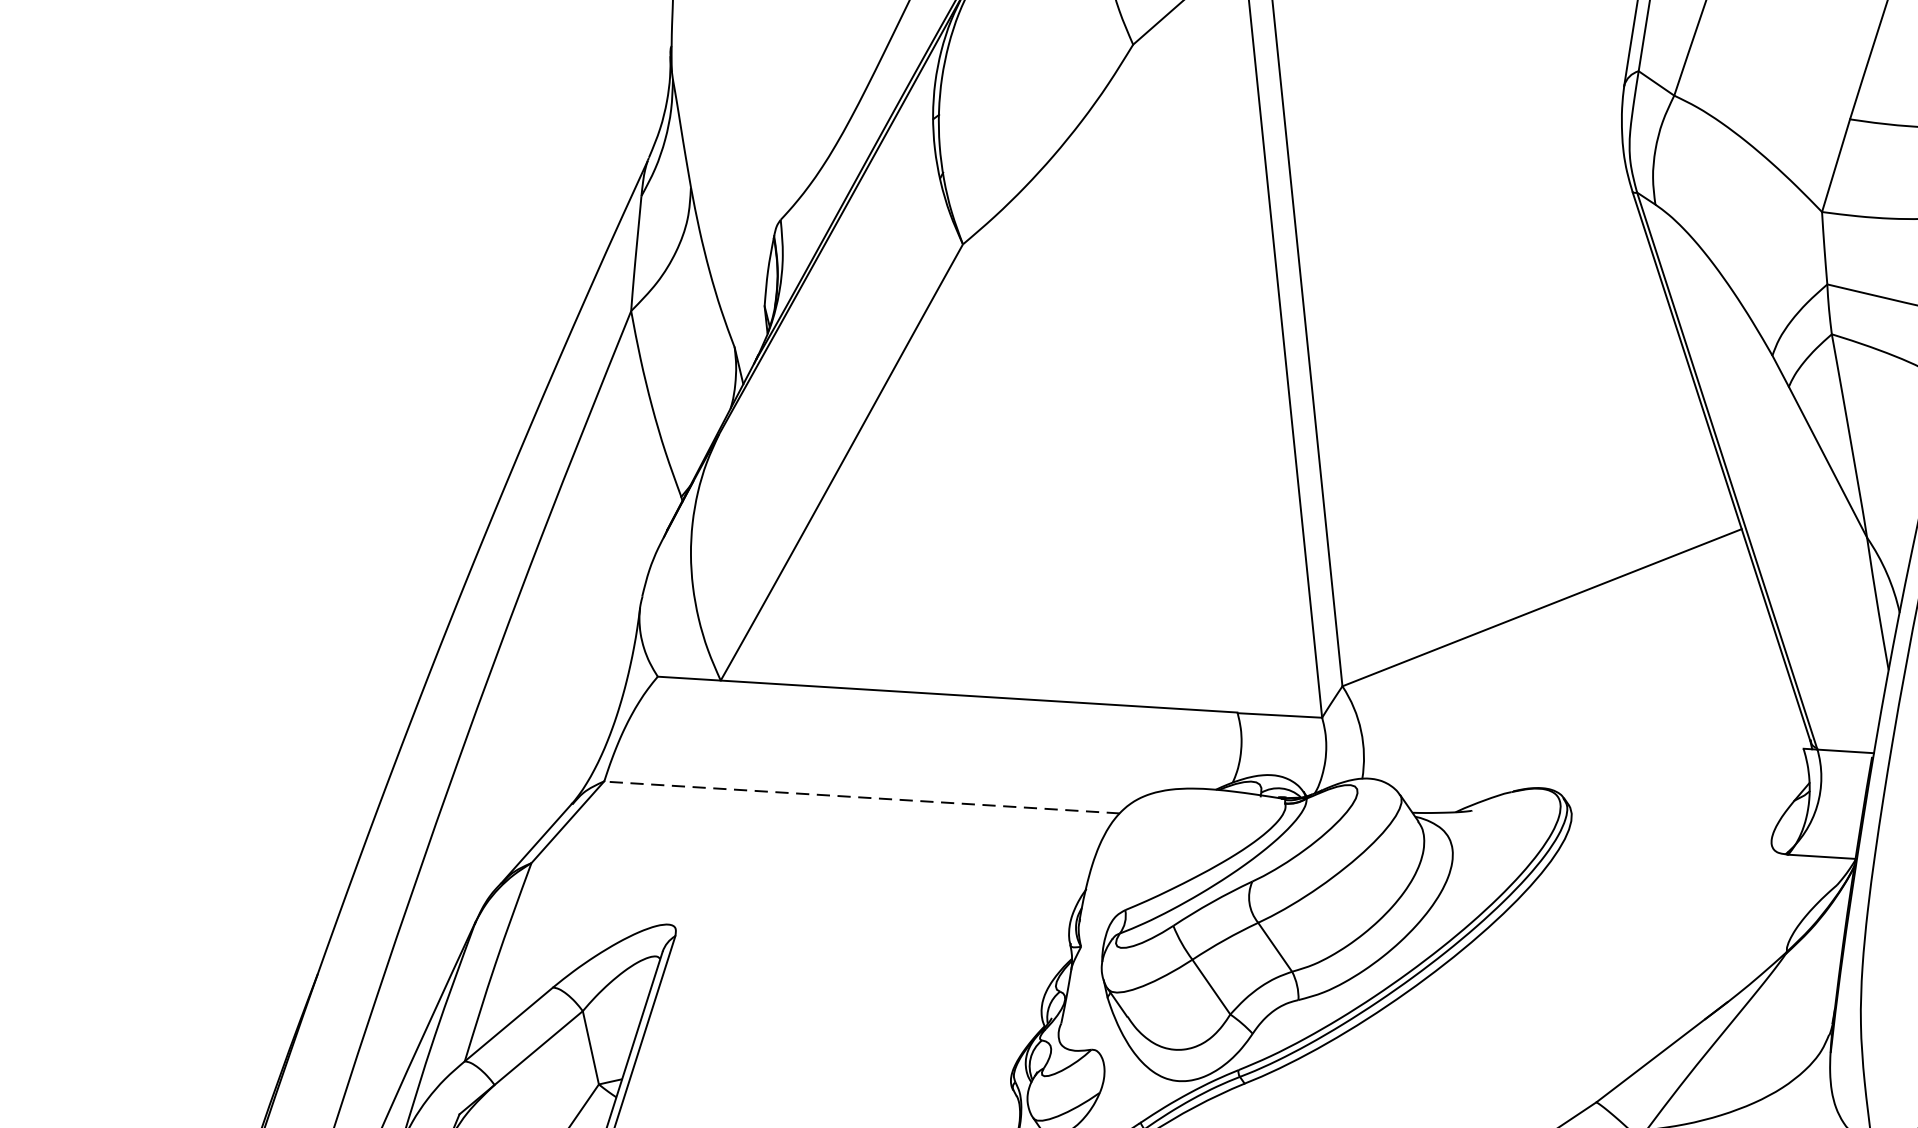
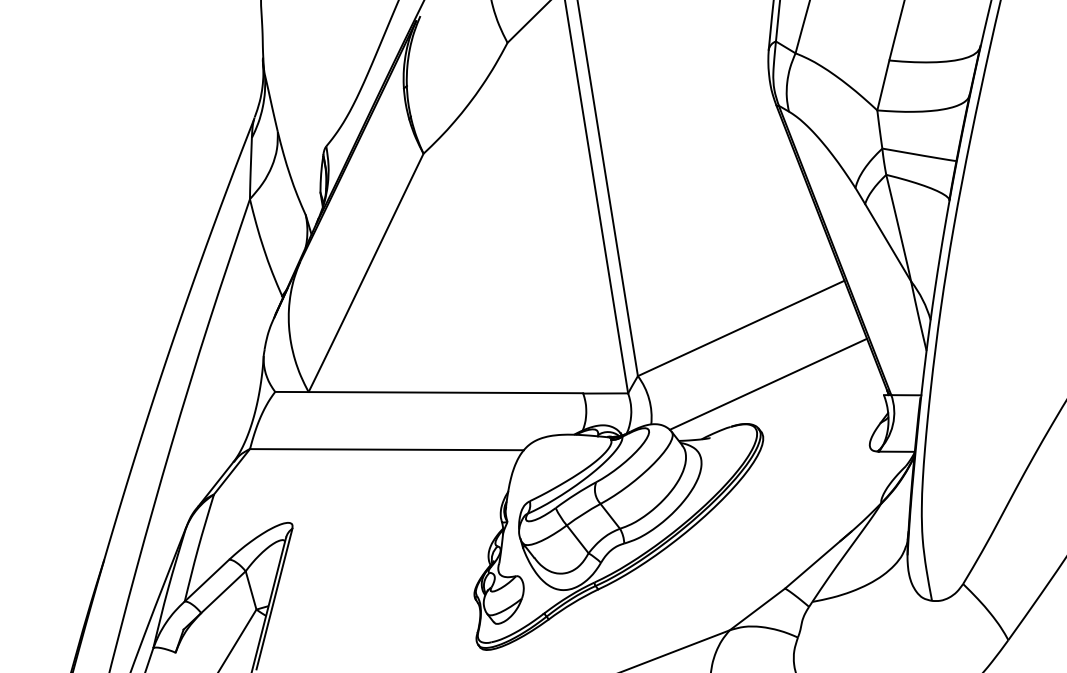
line: (1587, 714) -> (768, 383), added
line: (861, 797) -> (386, 449), dashed -> solid

